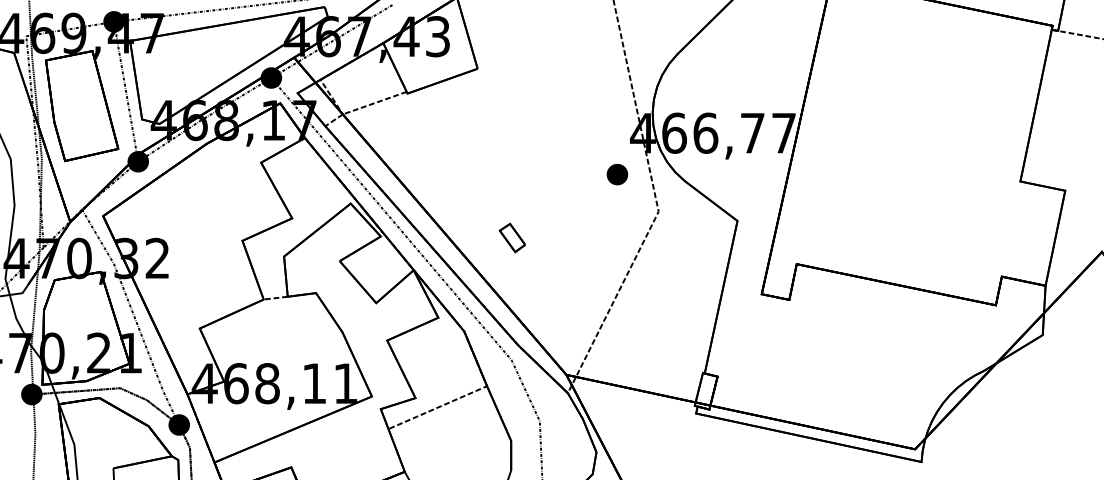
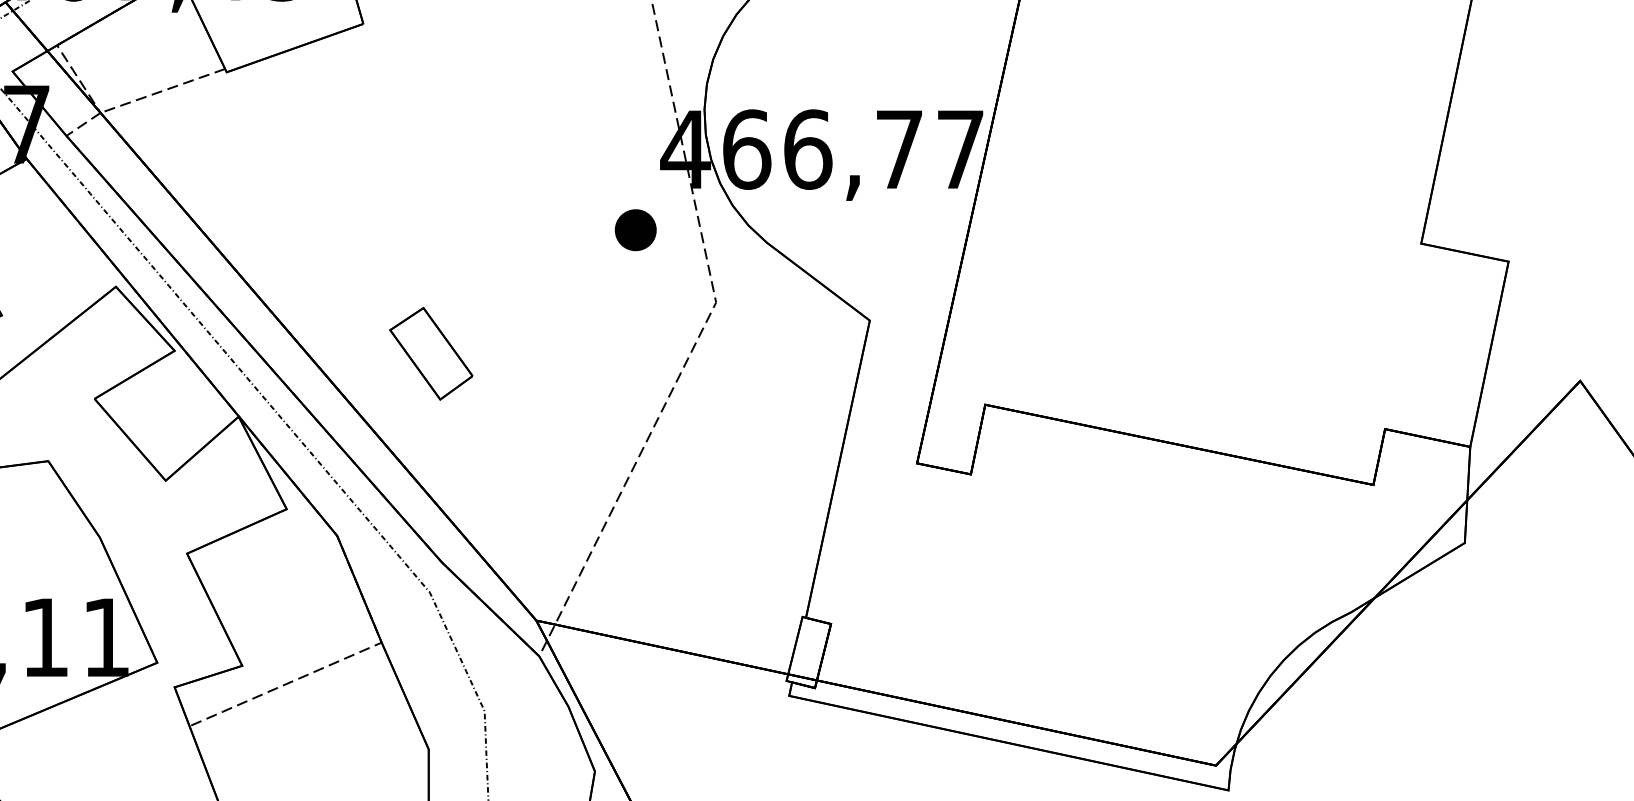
part: (512, 237) -> (431, 352), size x1.67

